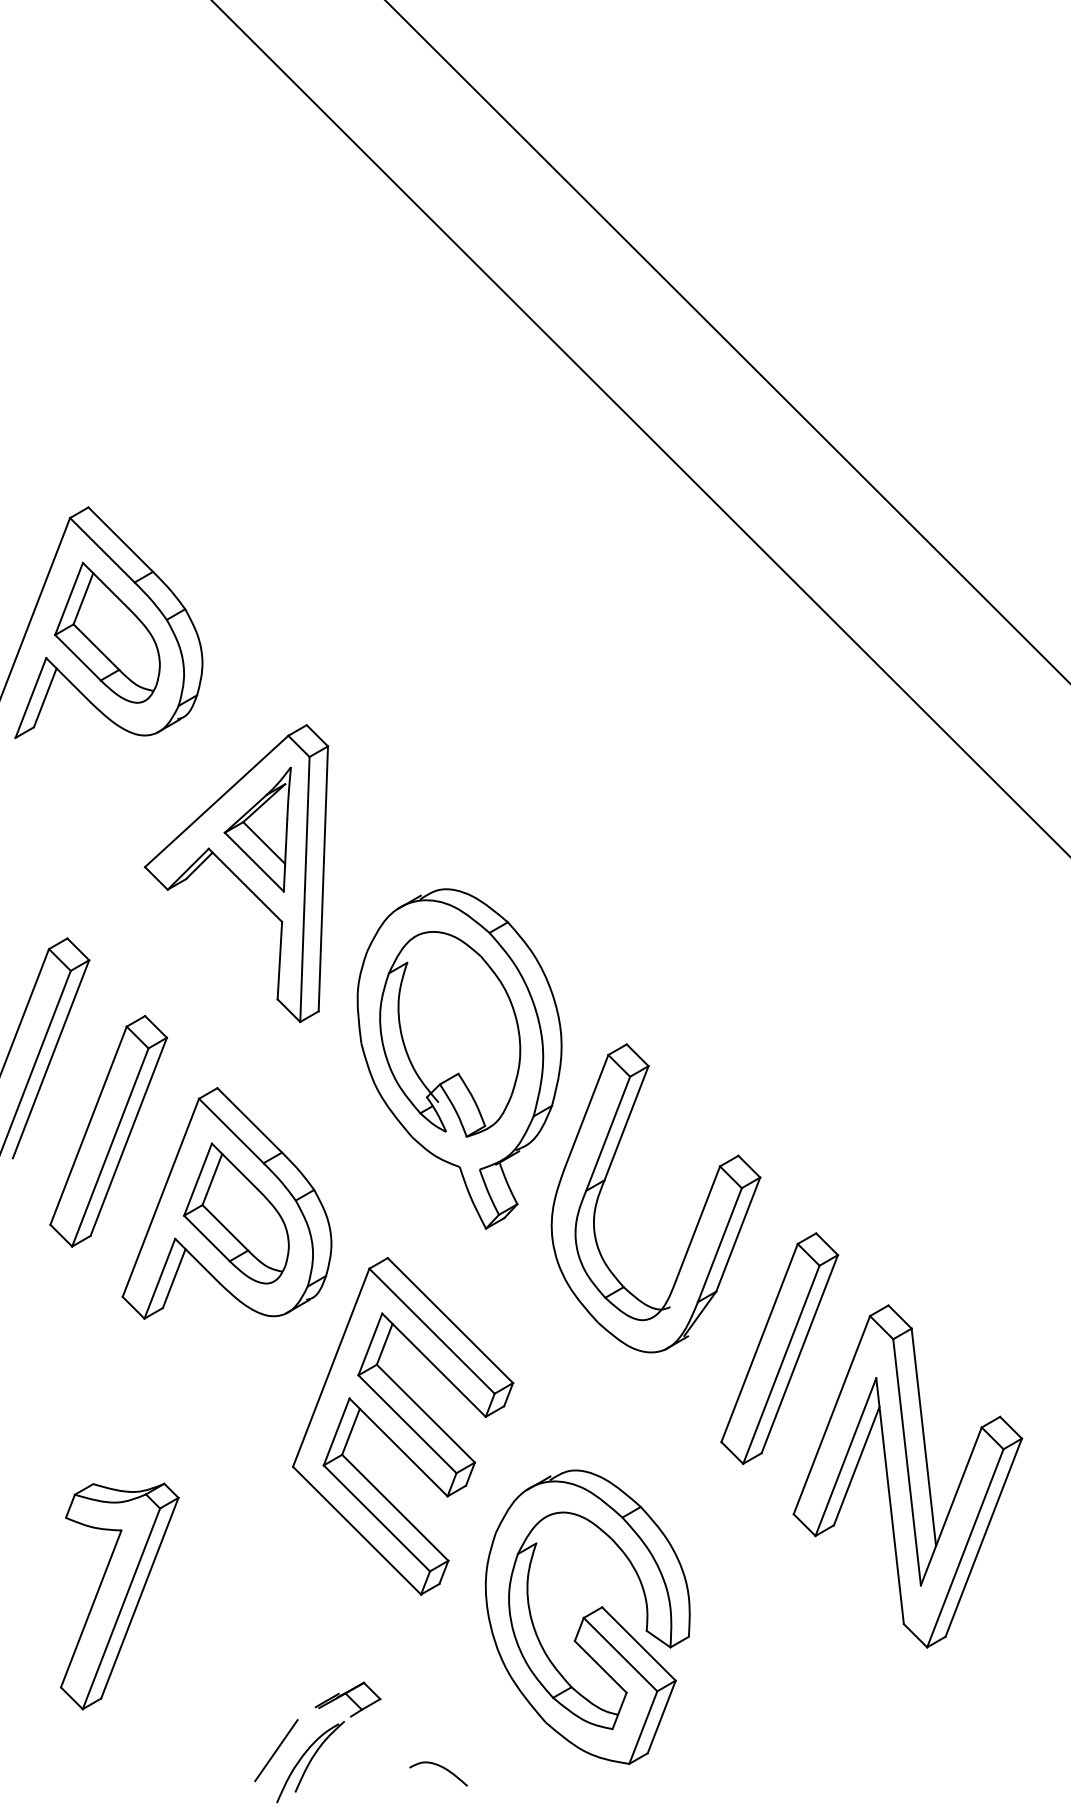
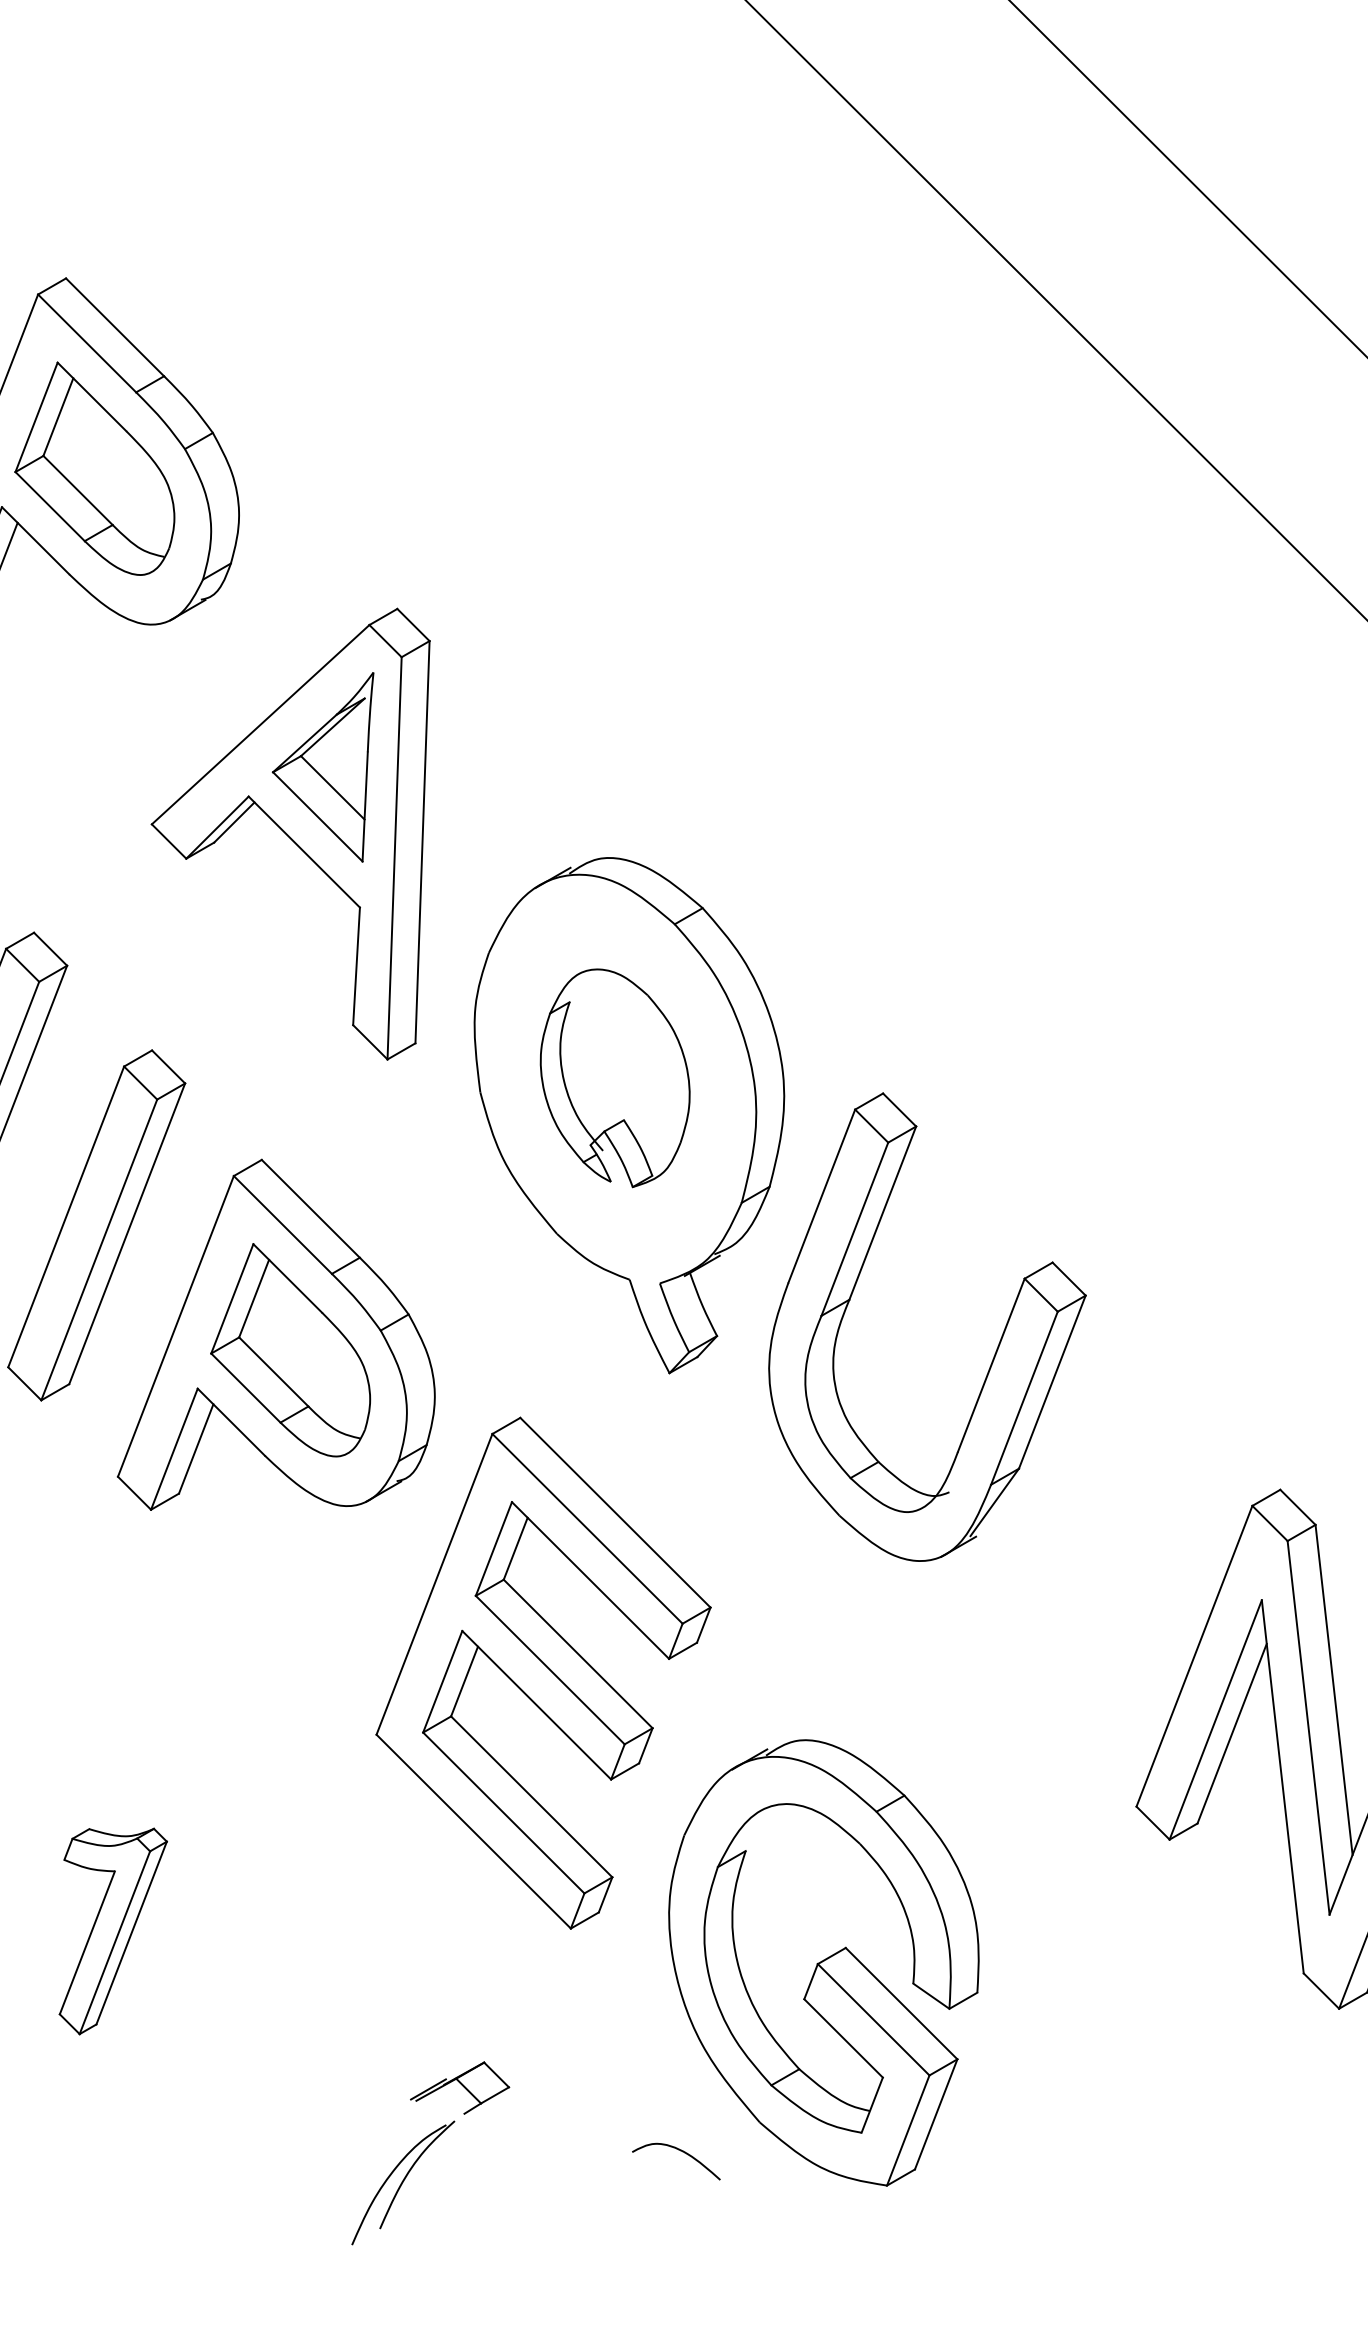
part: (450, 1034) -> (615, 1078), size x0.7
part: (779, 1348) -> (1114, 1555), removed
part: (119, 1596) -> (113, 1931), size x0.6
line: (276, 1750) -> (351, 2165), removed
curve: (440, 1767) -> (679, 2151), moved

